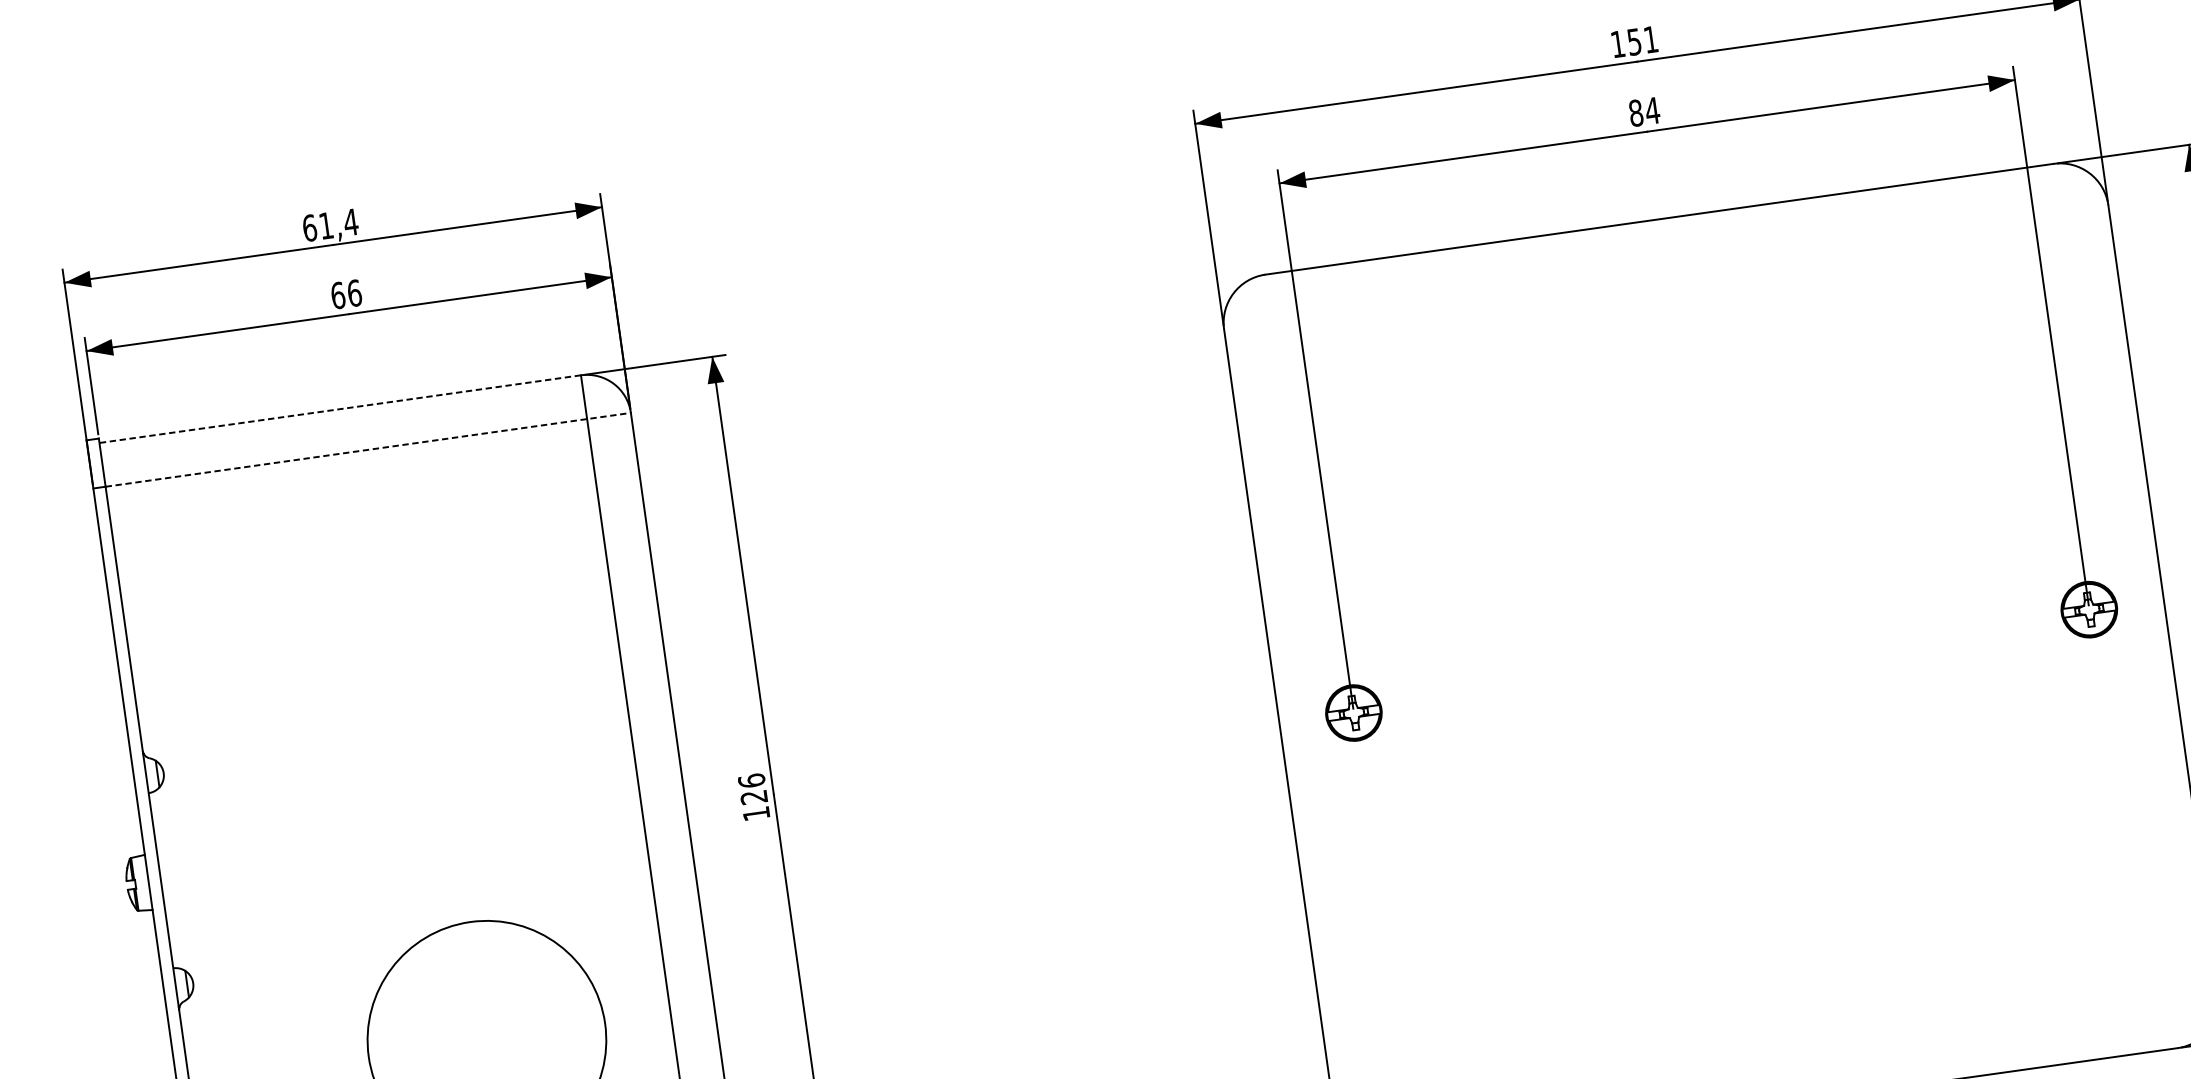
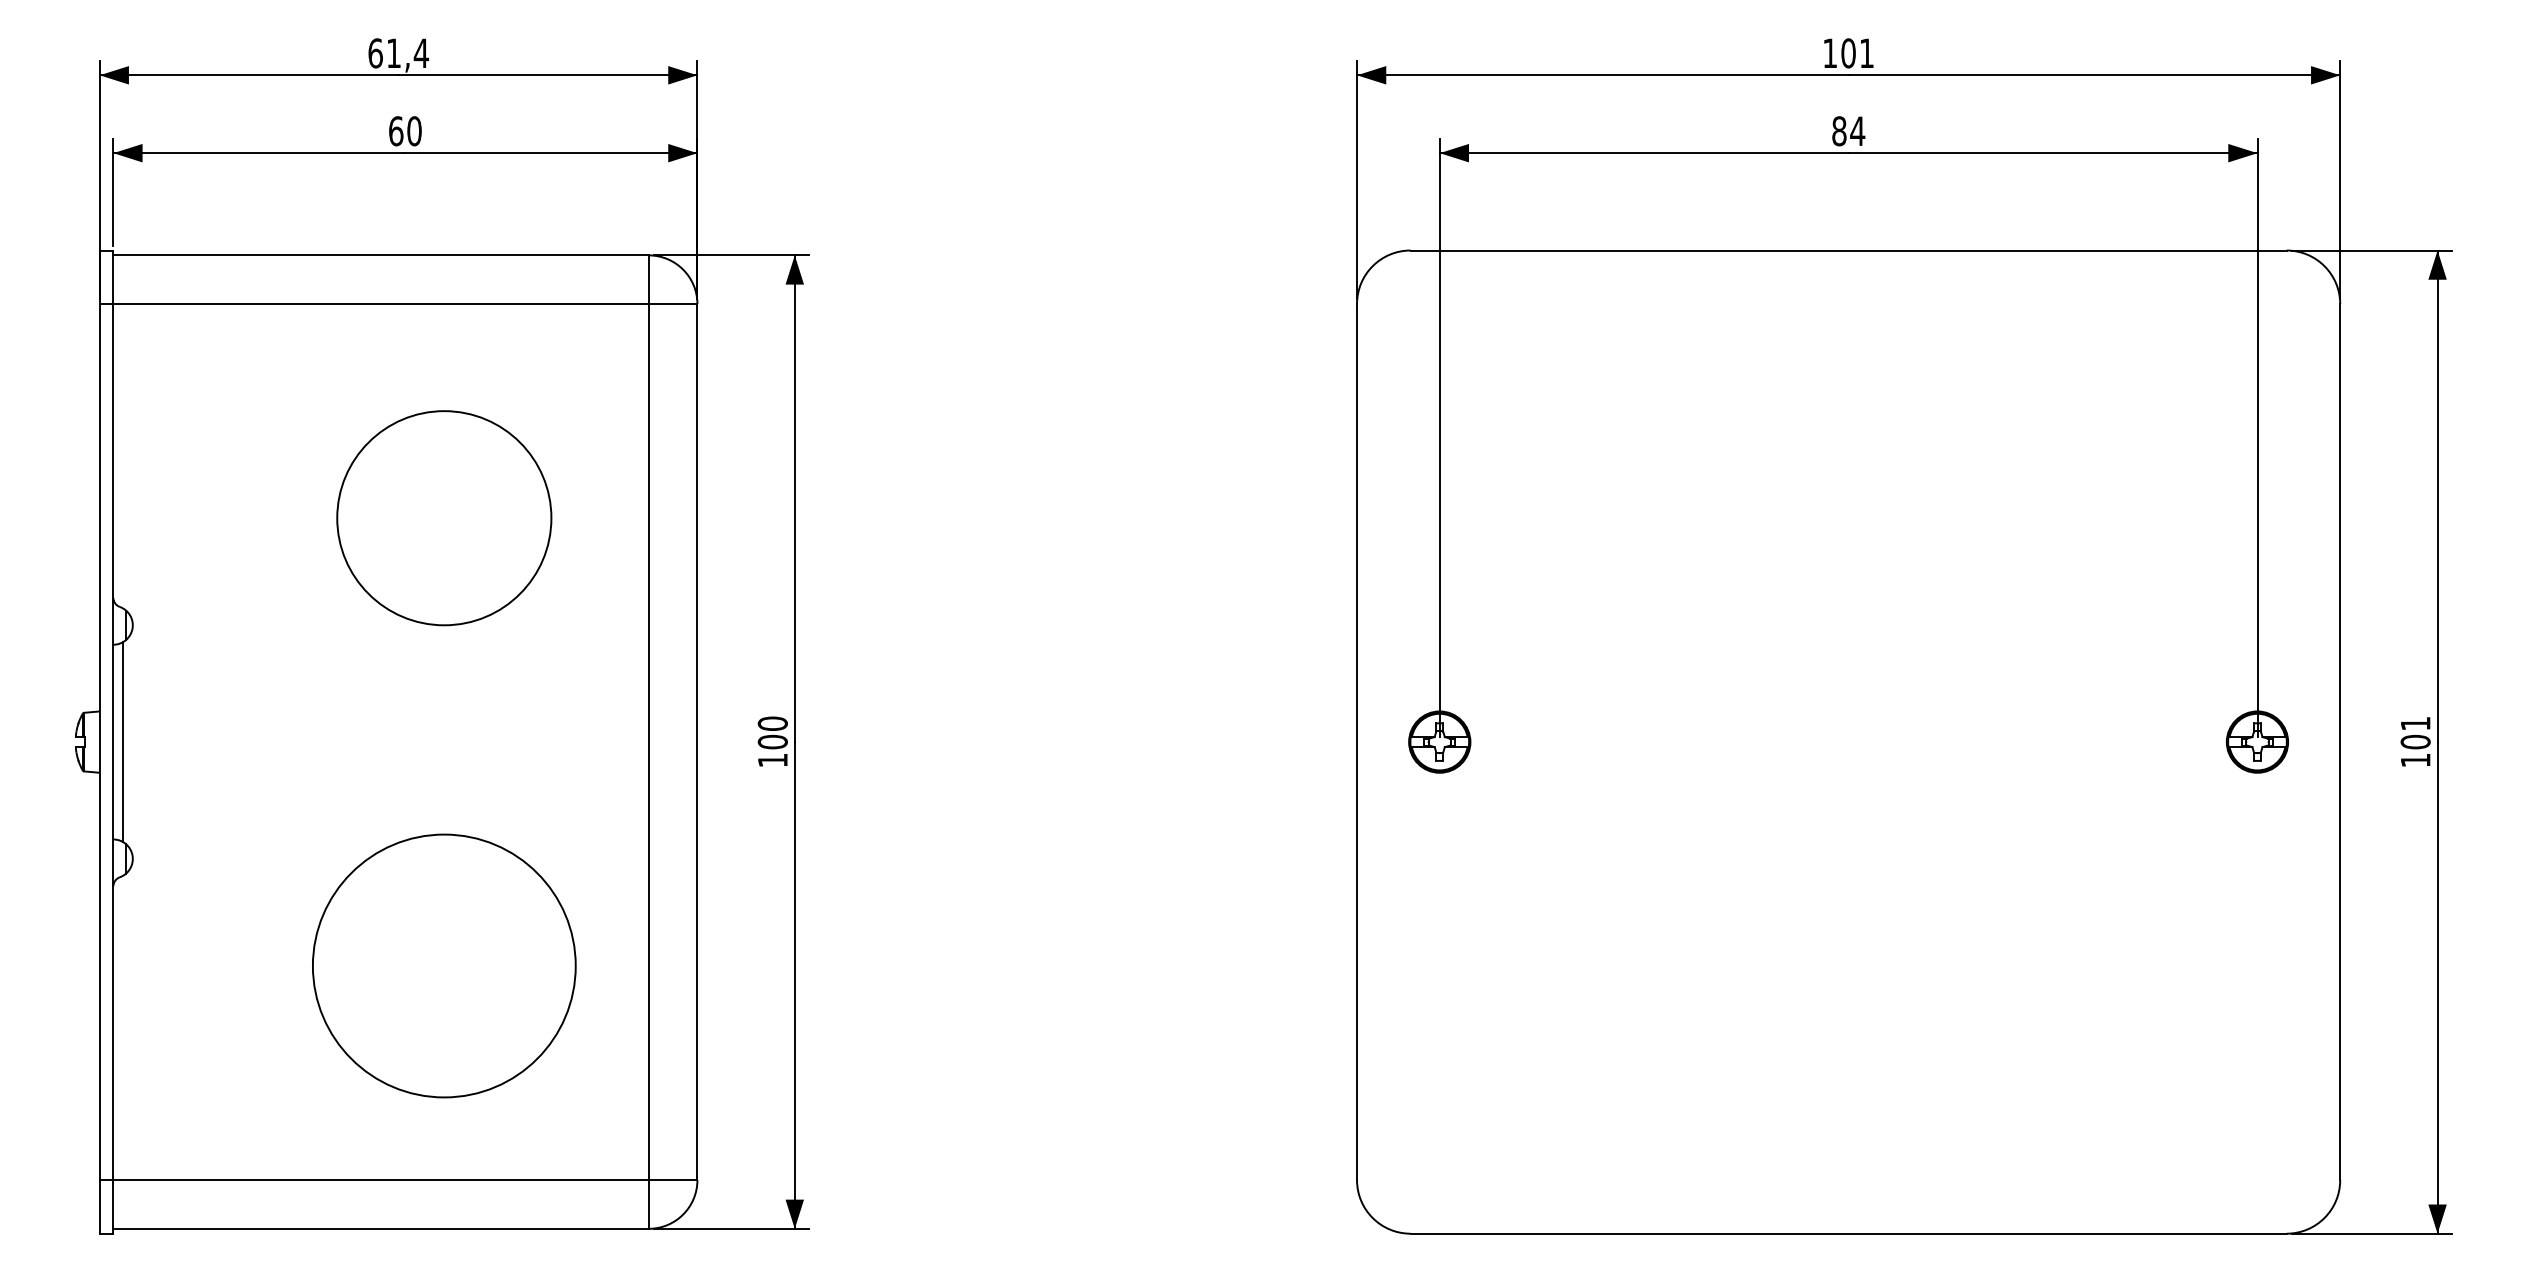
text: (1634, 42) -> (1848, 53), 151 -> 101
text: (354, 293) -> (414, 131), 66 -> 60
line: (340, 409) -> (381, 255), dashed -> solid
line: (368, 450) -> (405, 304), dashed -> solid
circle: (430, 637) -> (444, 518), added
text: (752, 788) -> (772, 732), 126 -> 100
line: (170, 879) -> (123, 742), added

